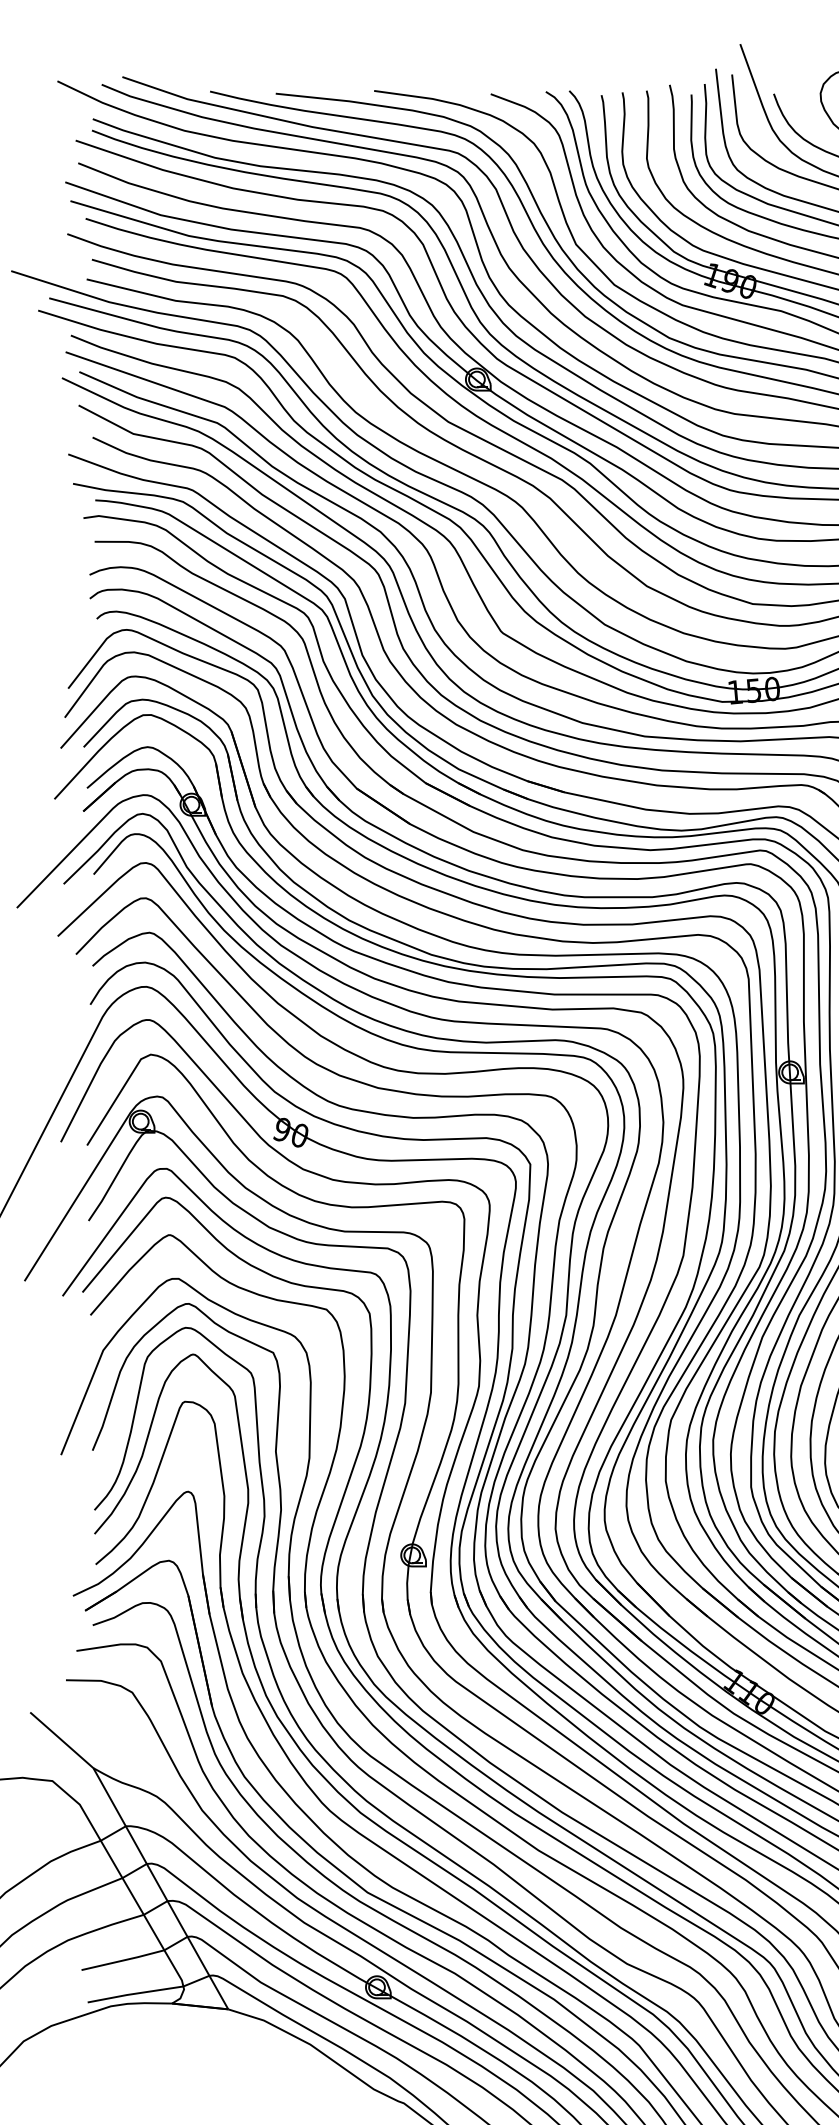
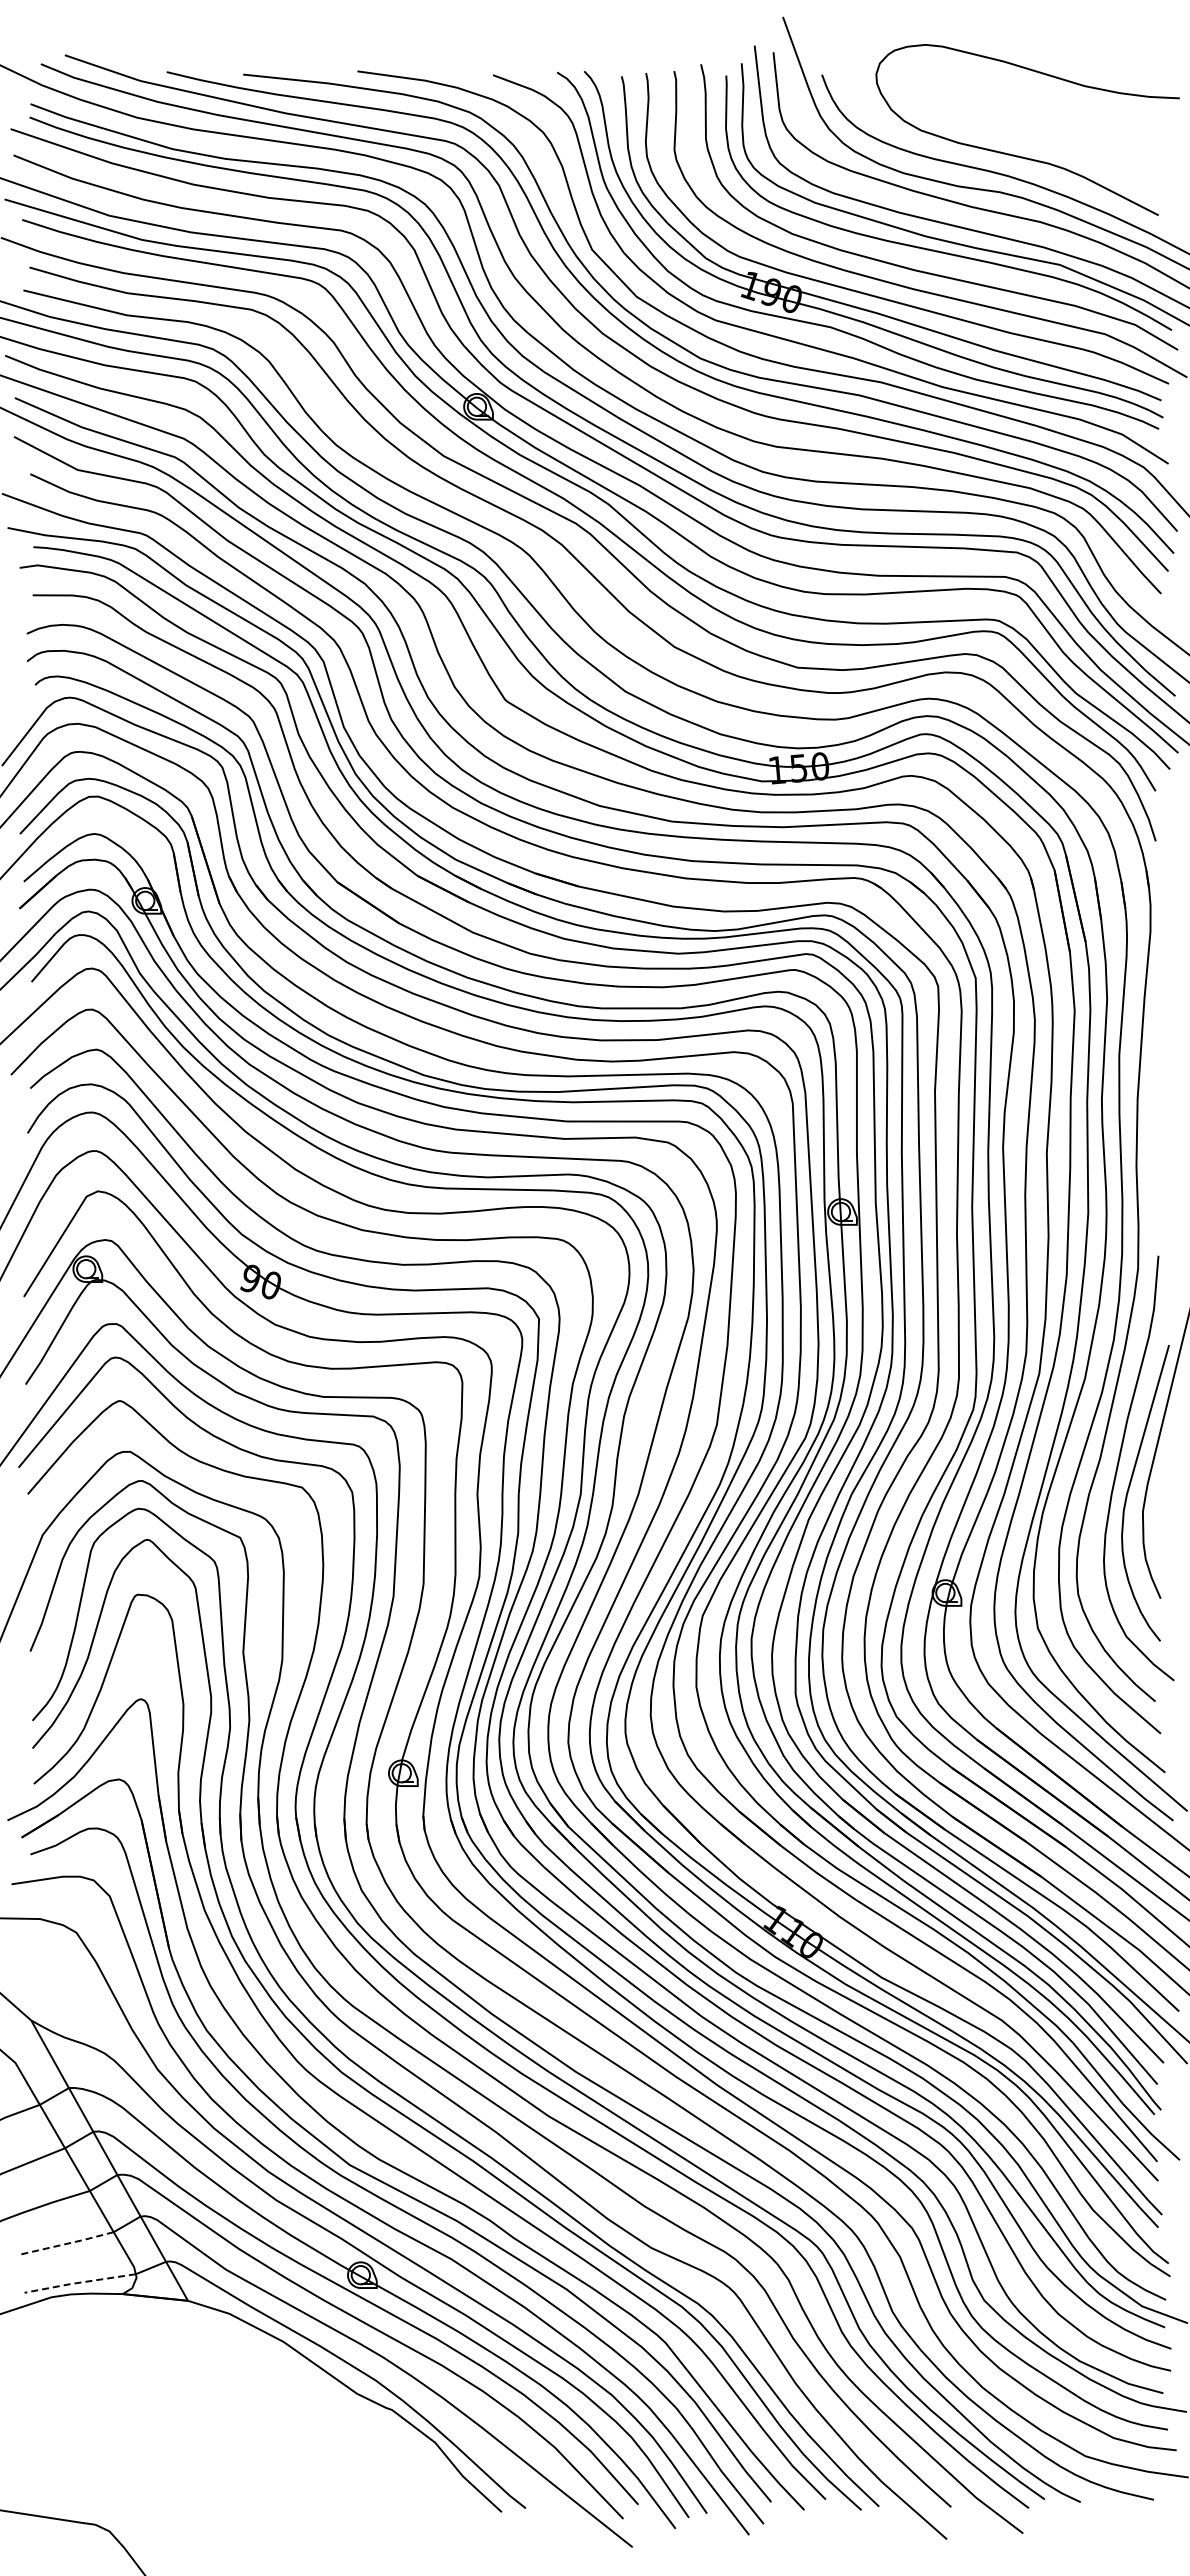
line: (122, 1960) -> (65, 2244), solid -> dashed
line: (134, 1993) -> (79, 2282), solid -> dashed

